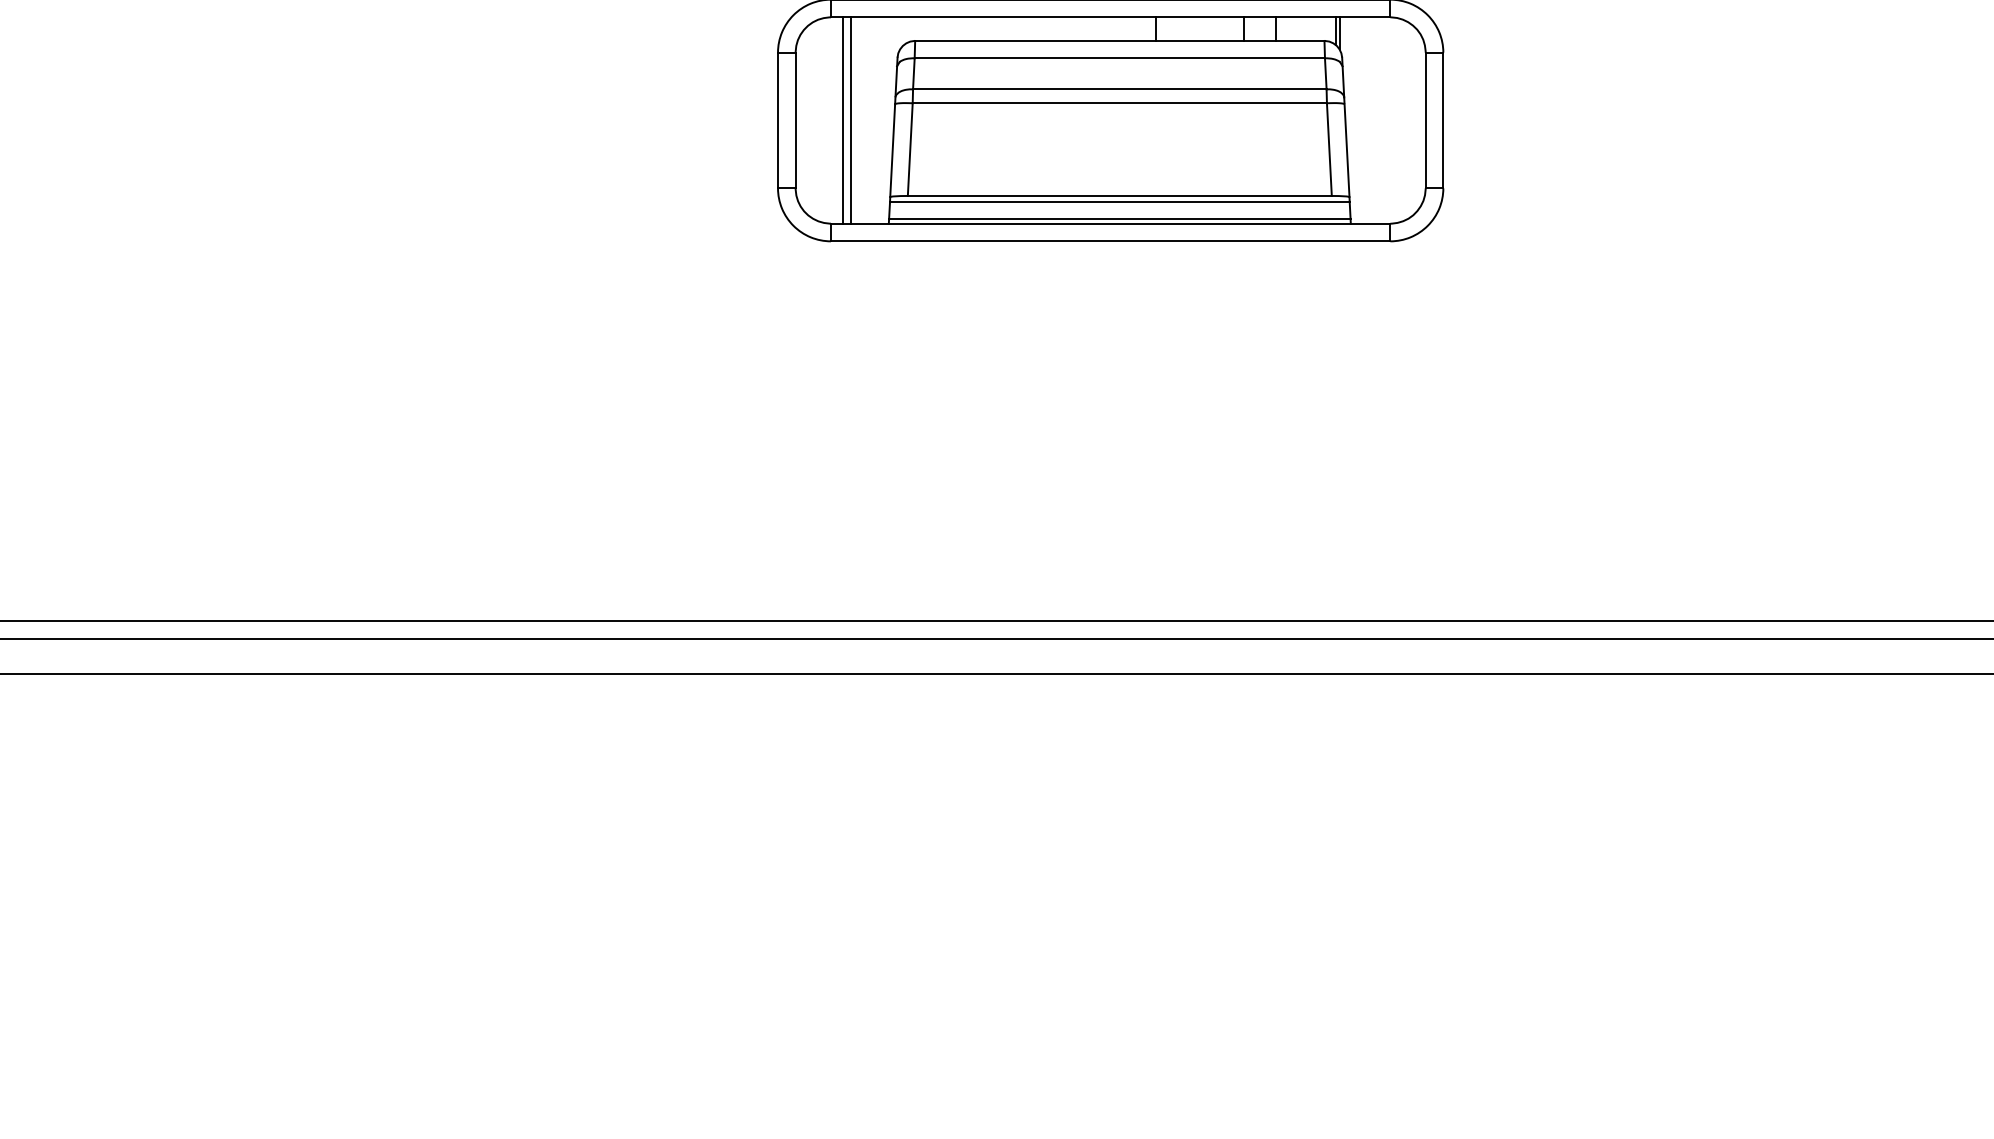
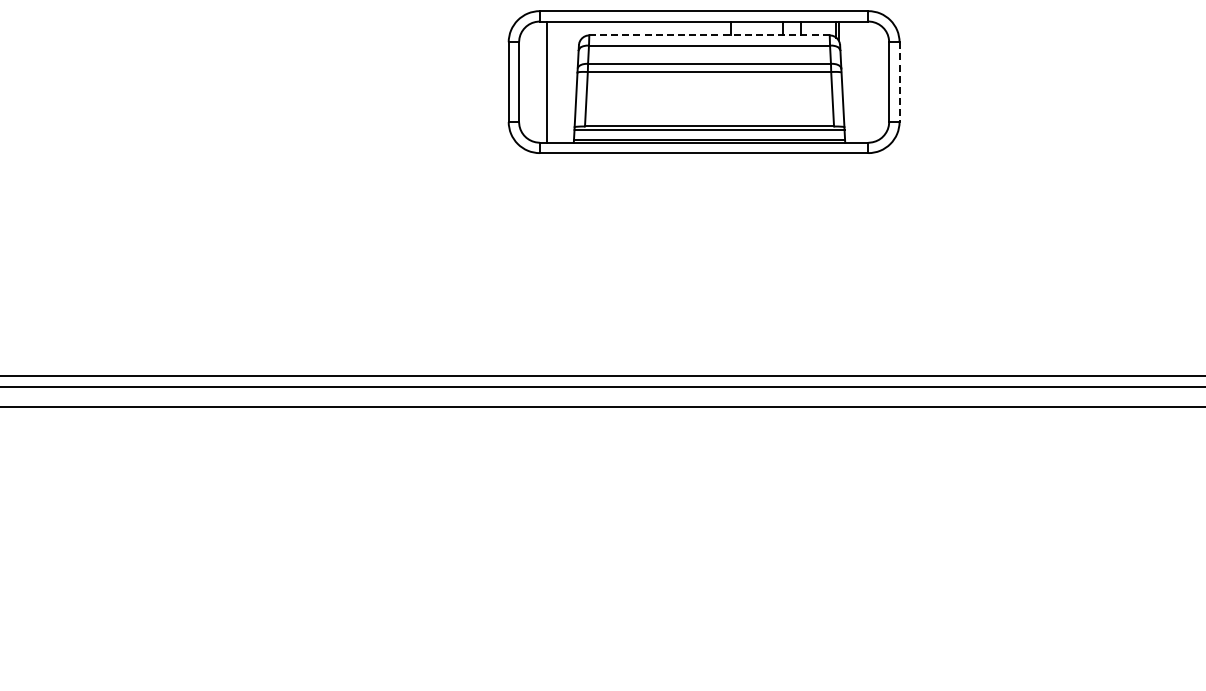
line: (1119, 41) -> (709, 35), solid -> dashed
line: (850, 119) -> (551, 81), removed
line: (1443, 121) -> (899, 82), solid -> dashed

